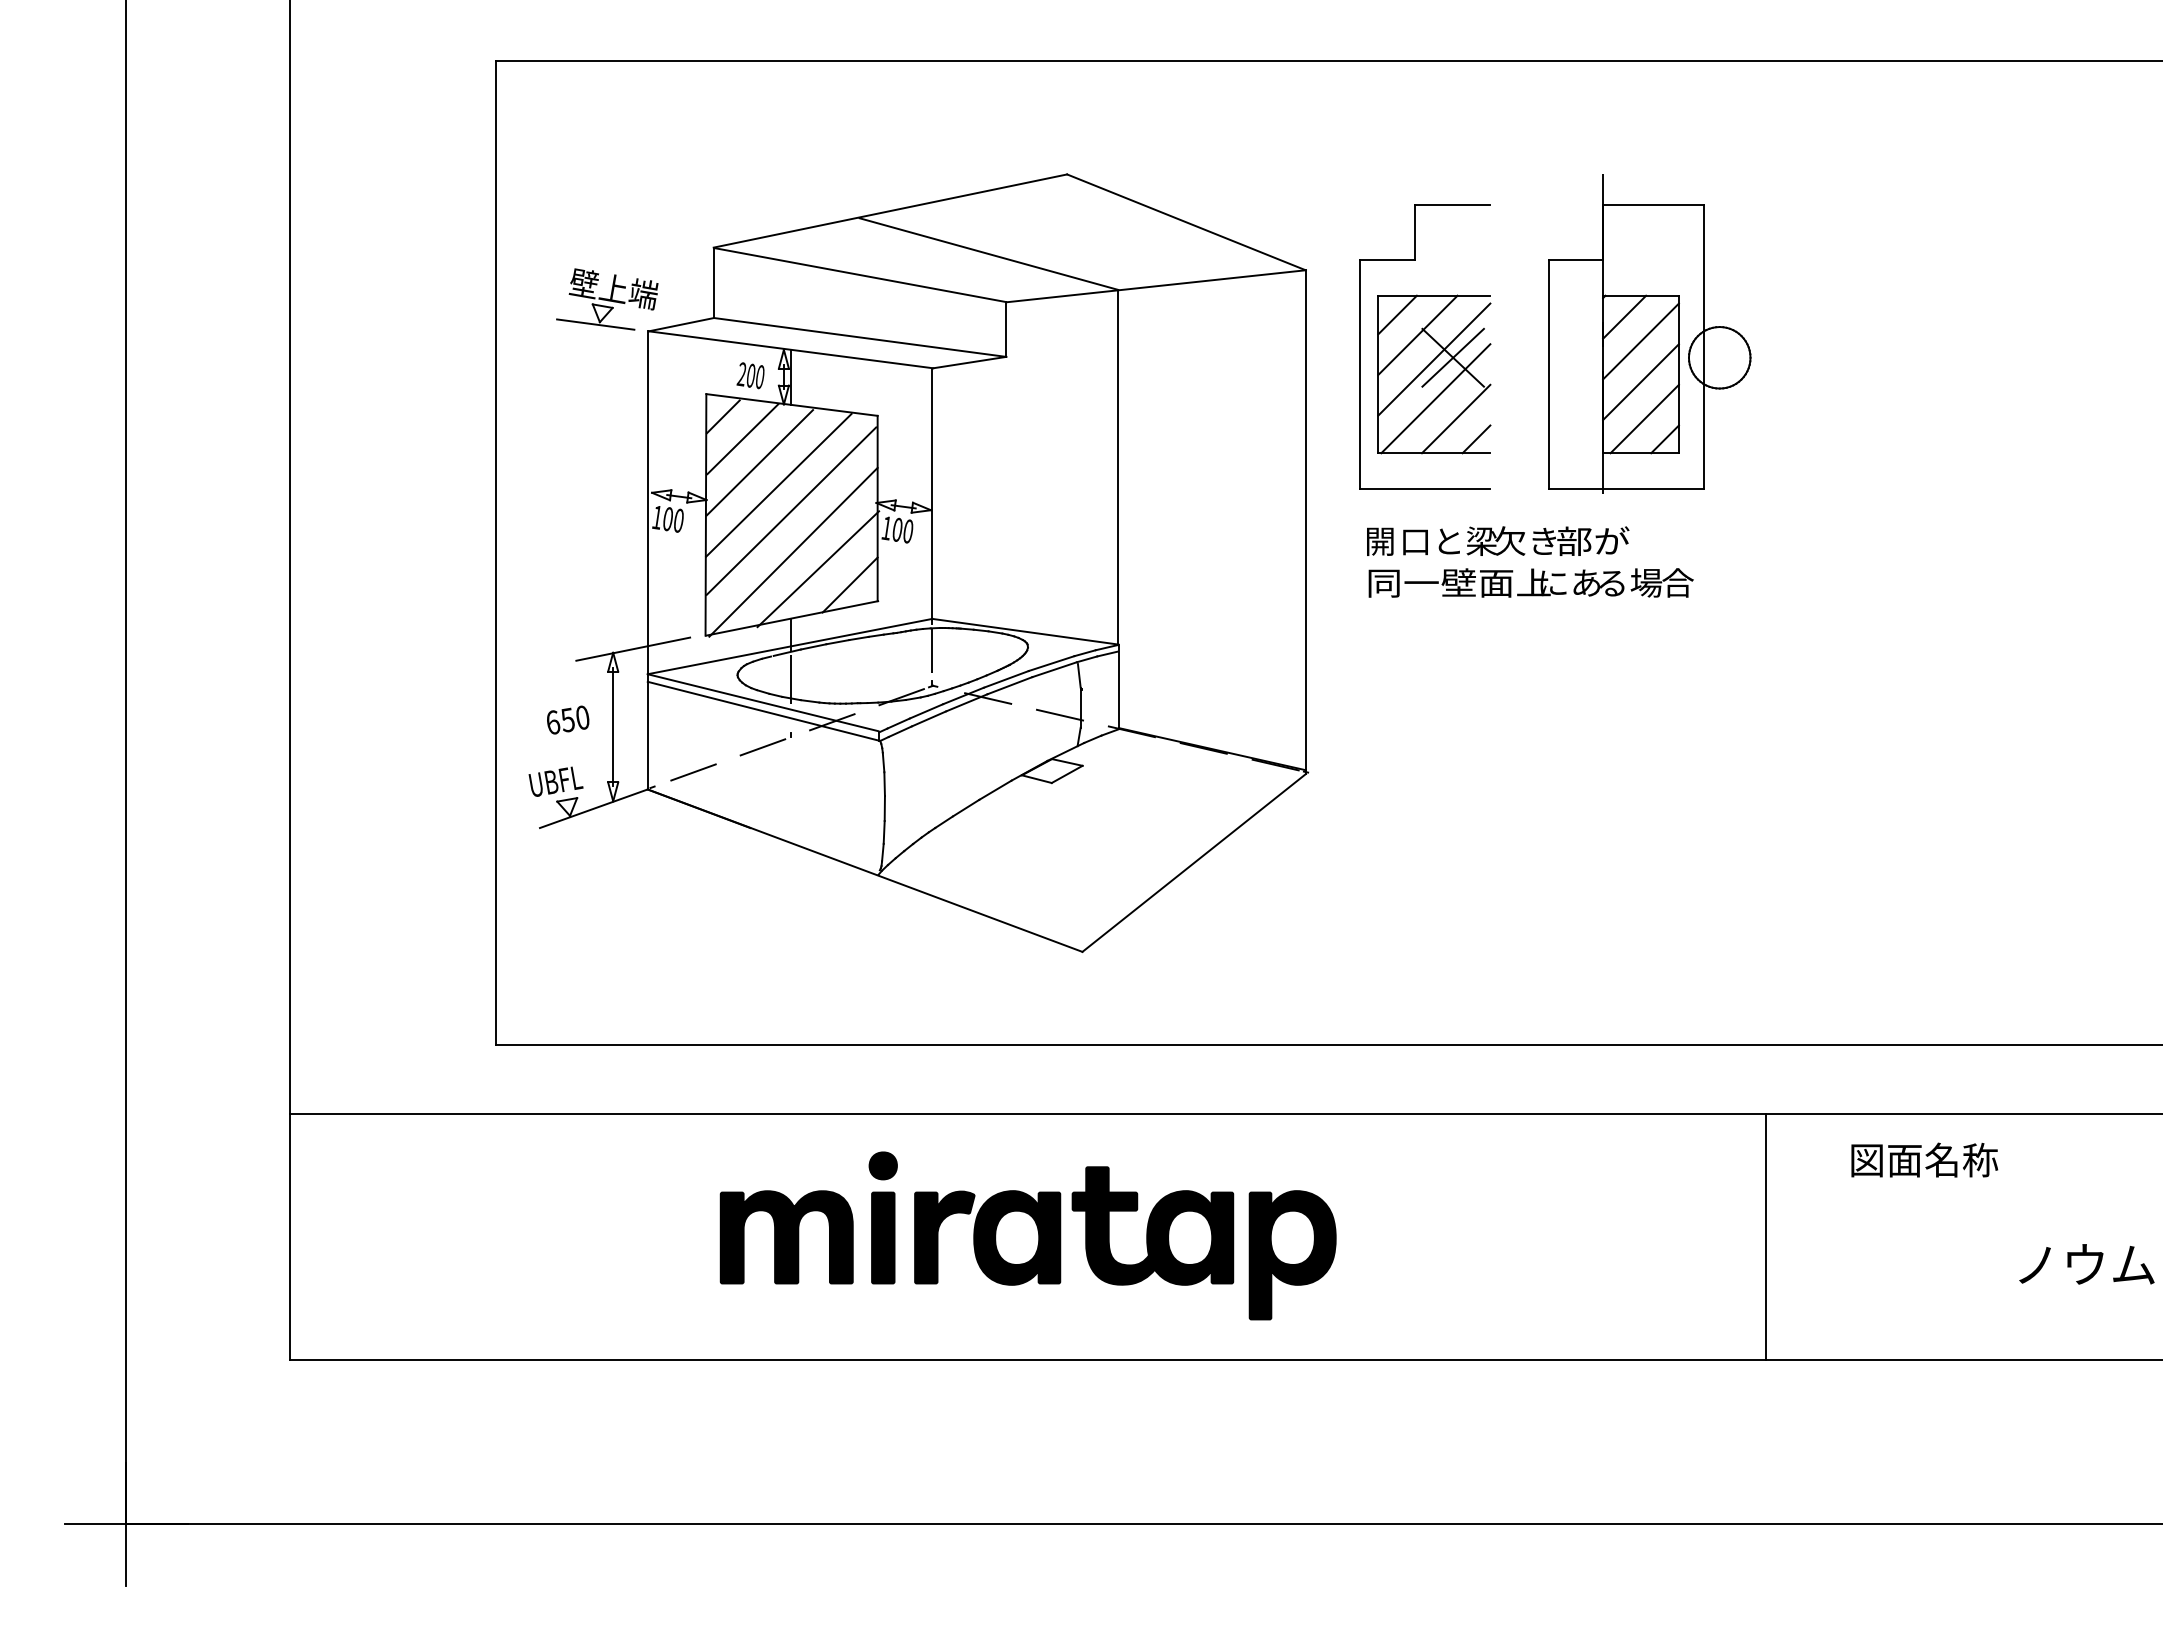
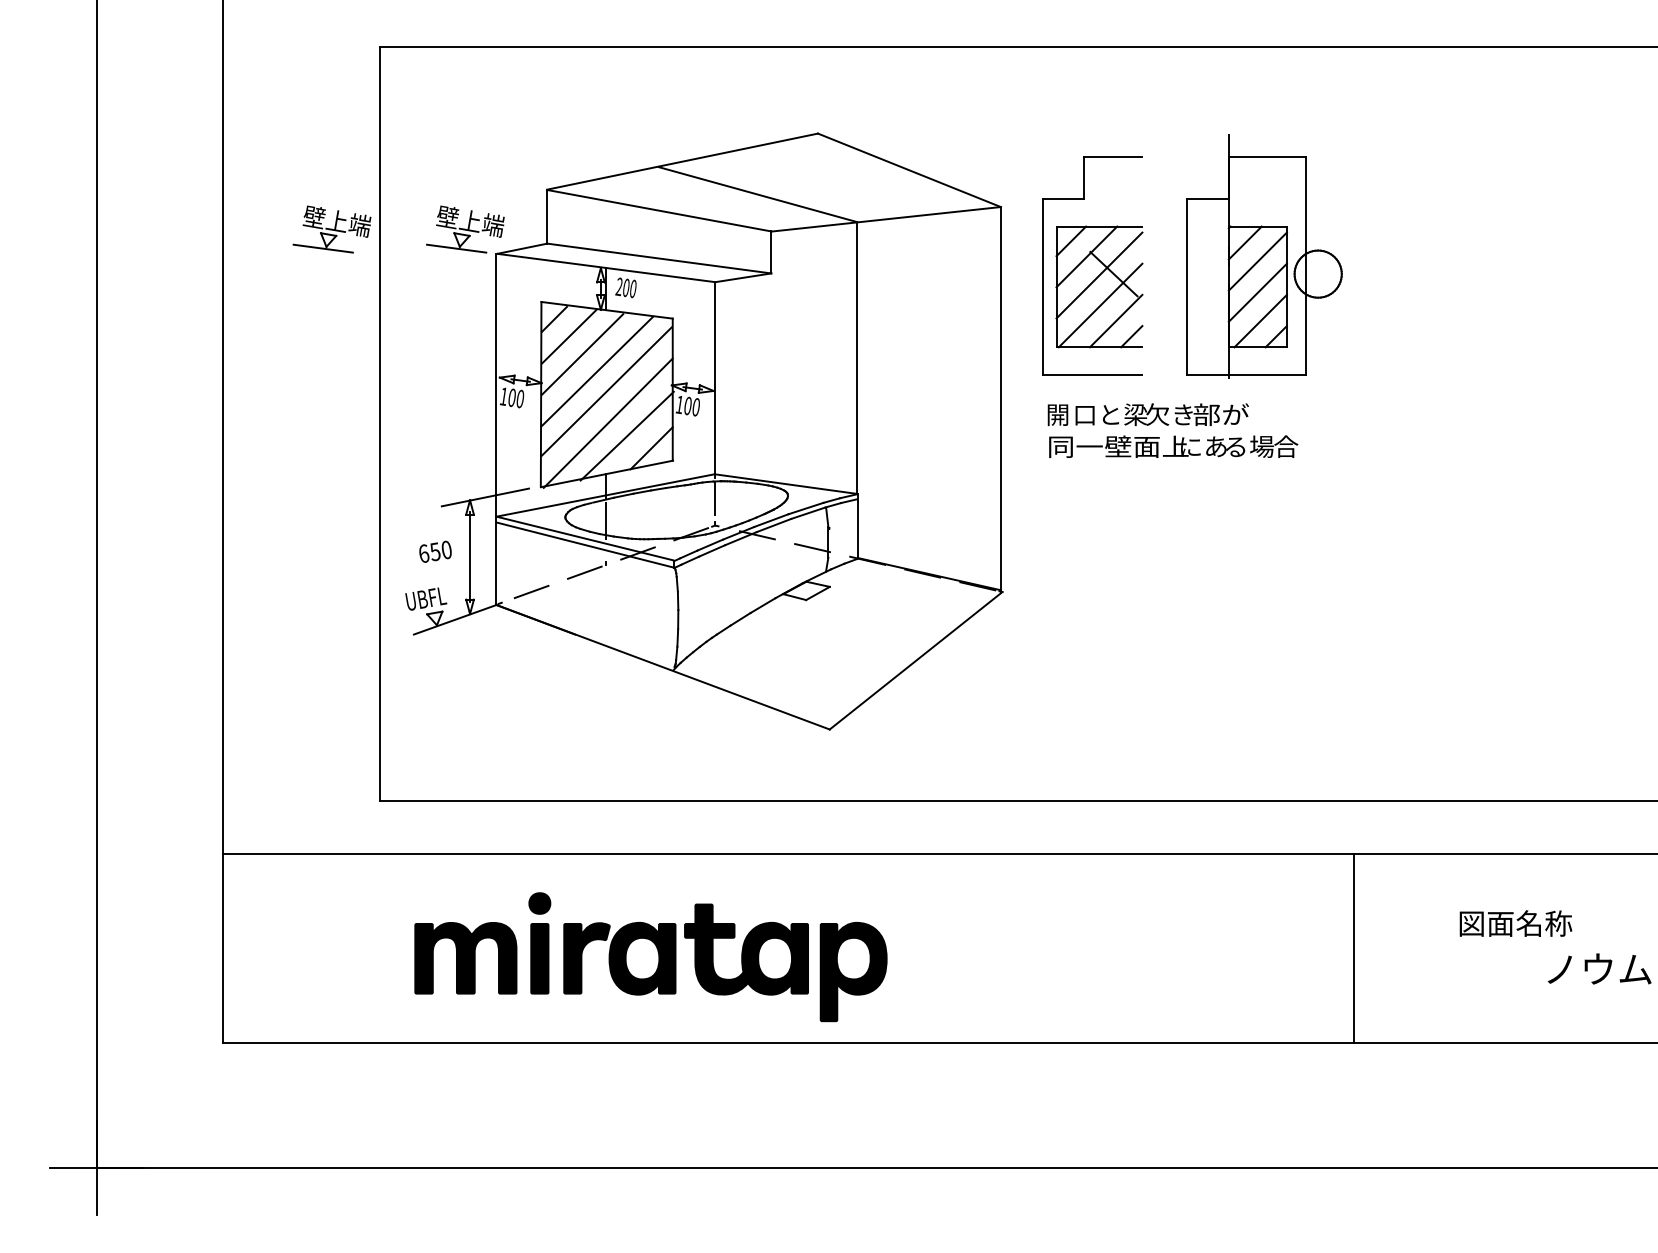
part: (433, 299) -> (332, 229), added
line: (1452, 357) -> (1113, 273), removed
text: (750, 375) -> (625, 287), moved
text: (1924, 1159) -> (1515, 923), moved
part: (1027, 1235) -> (650, 956), moved

